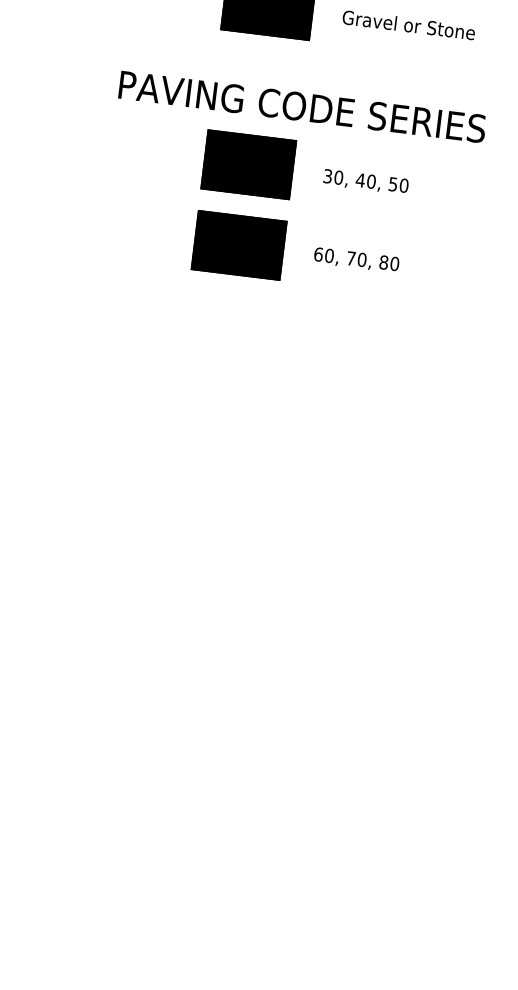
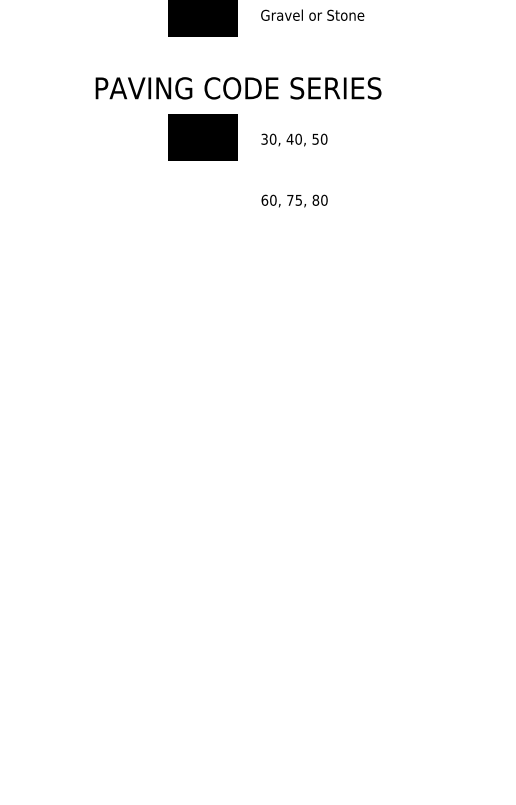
part: (238, 244) -> (202, 200), removed
text: (361, 258) -> (298, 199), 70, -> 75,

